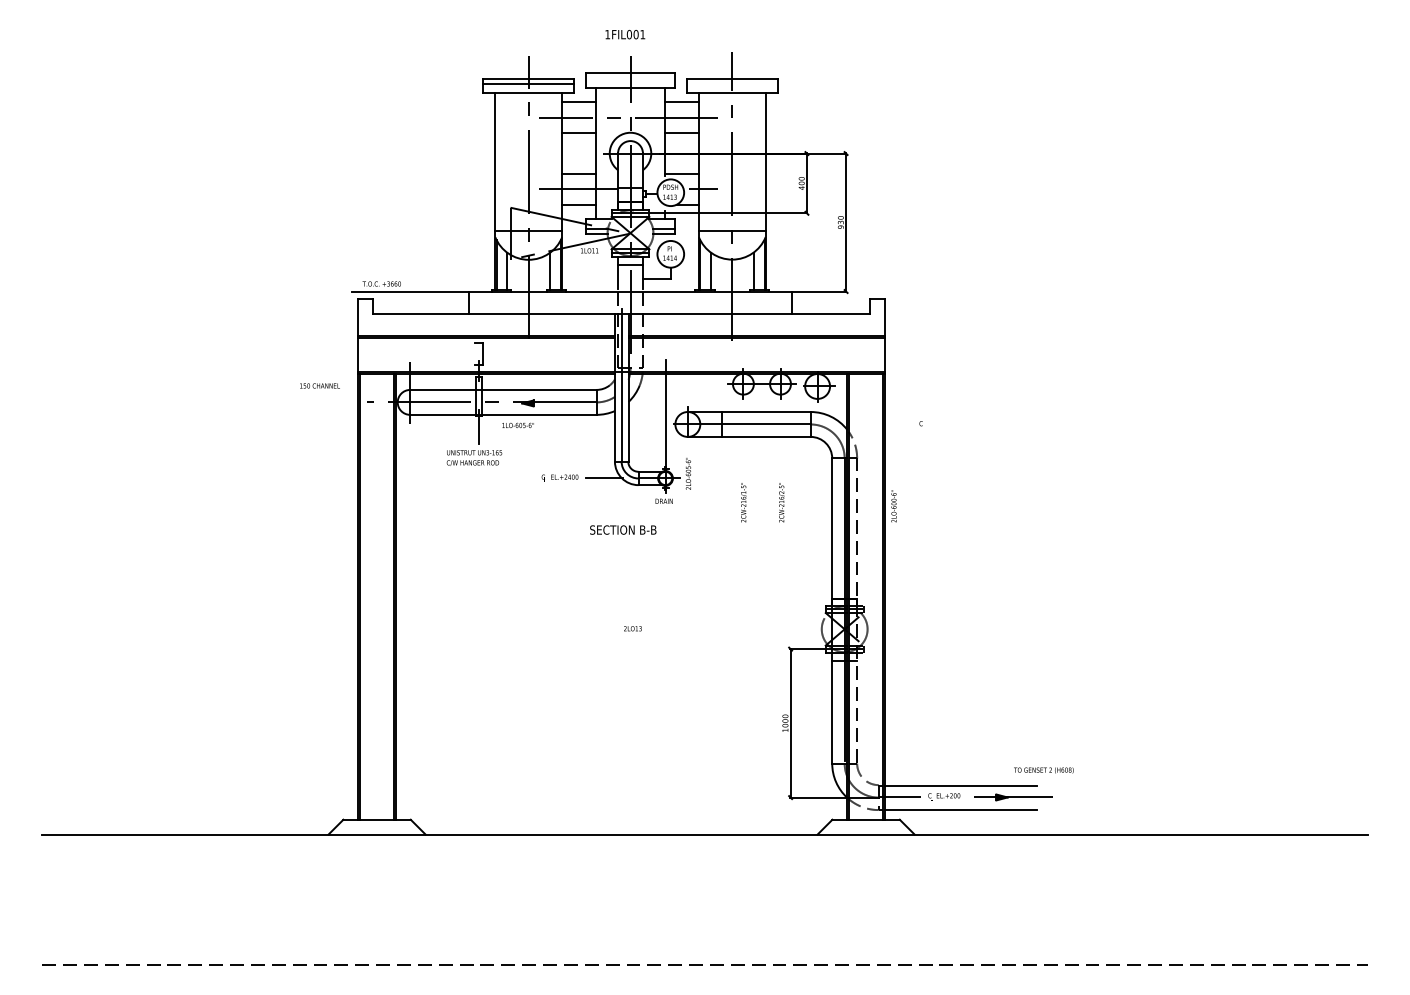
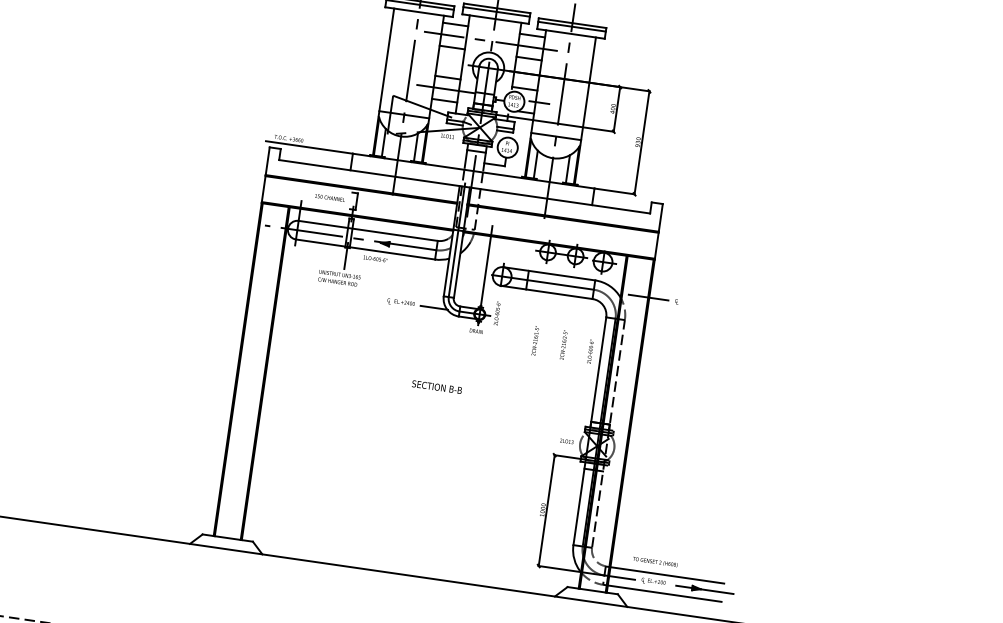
line: (630, 78) -> (496, 12), added
line: (732, 83) -> (572, 26), added
text: (319, 385) -> (329, 197), moved
line: (883, 424) -> (648, 297), added
text: (893, 506) -> (590, 351), moved
text: (623, 529) -> (437, 386), moved
text: (632, 628) -> (566, 441), moved
text: (1043, 770) -> (655, 562), moved

